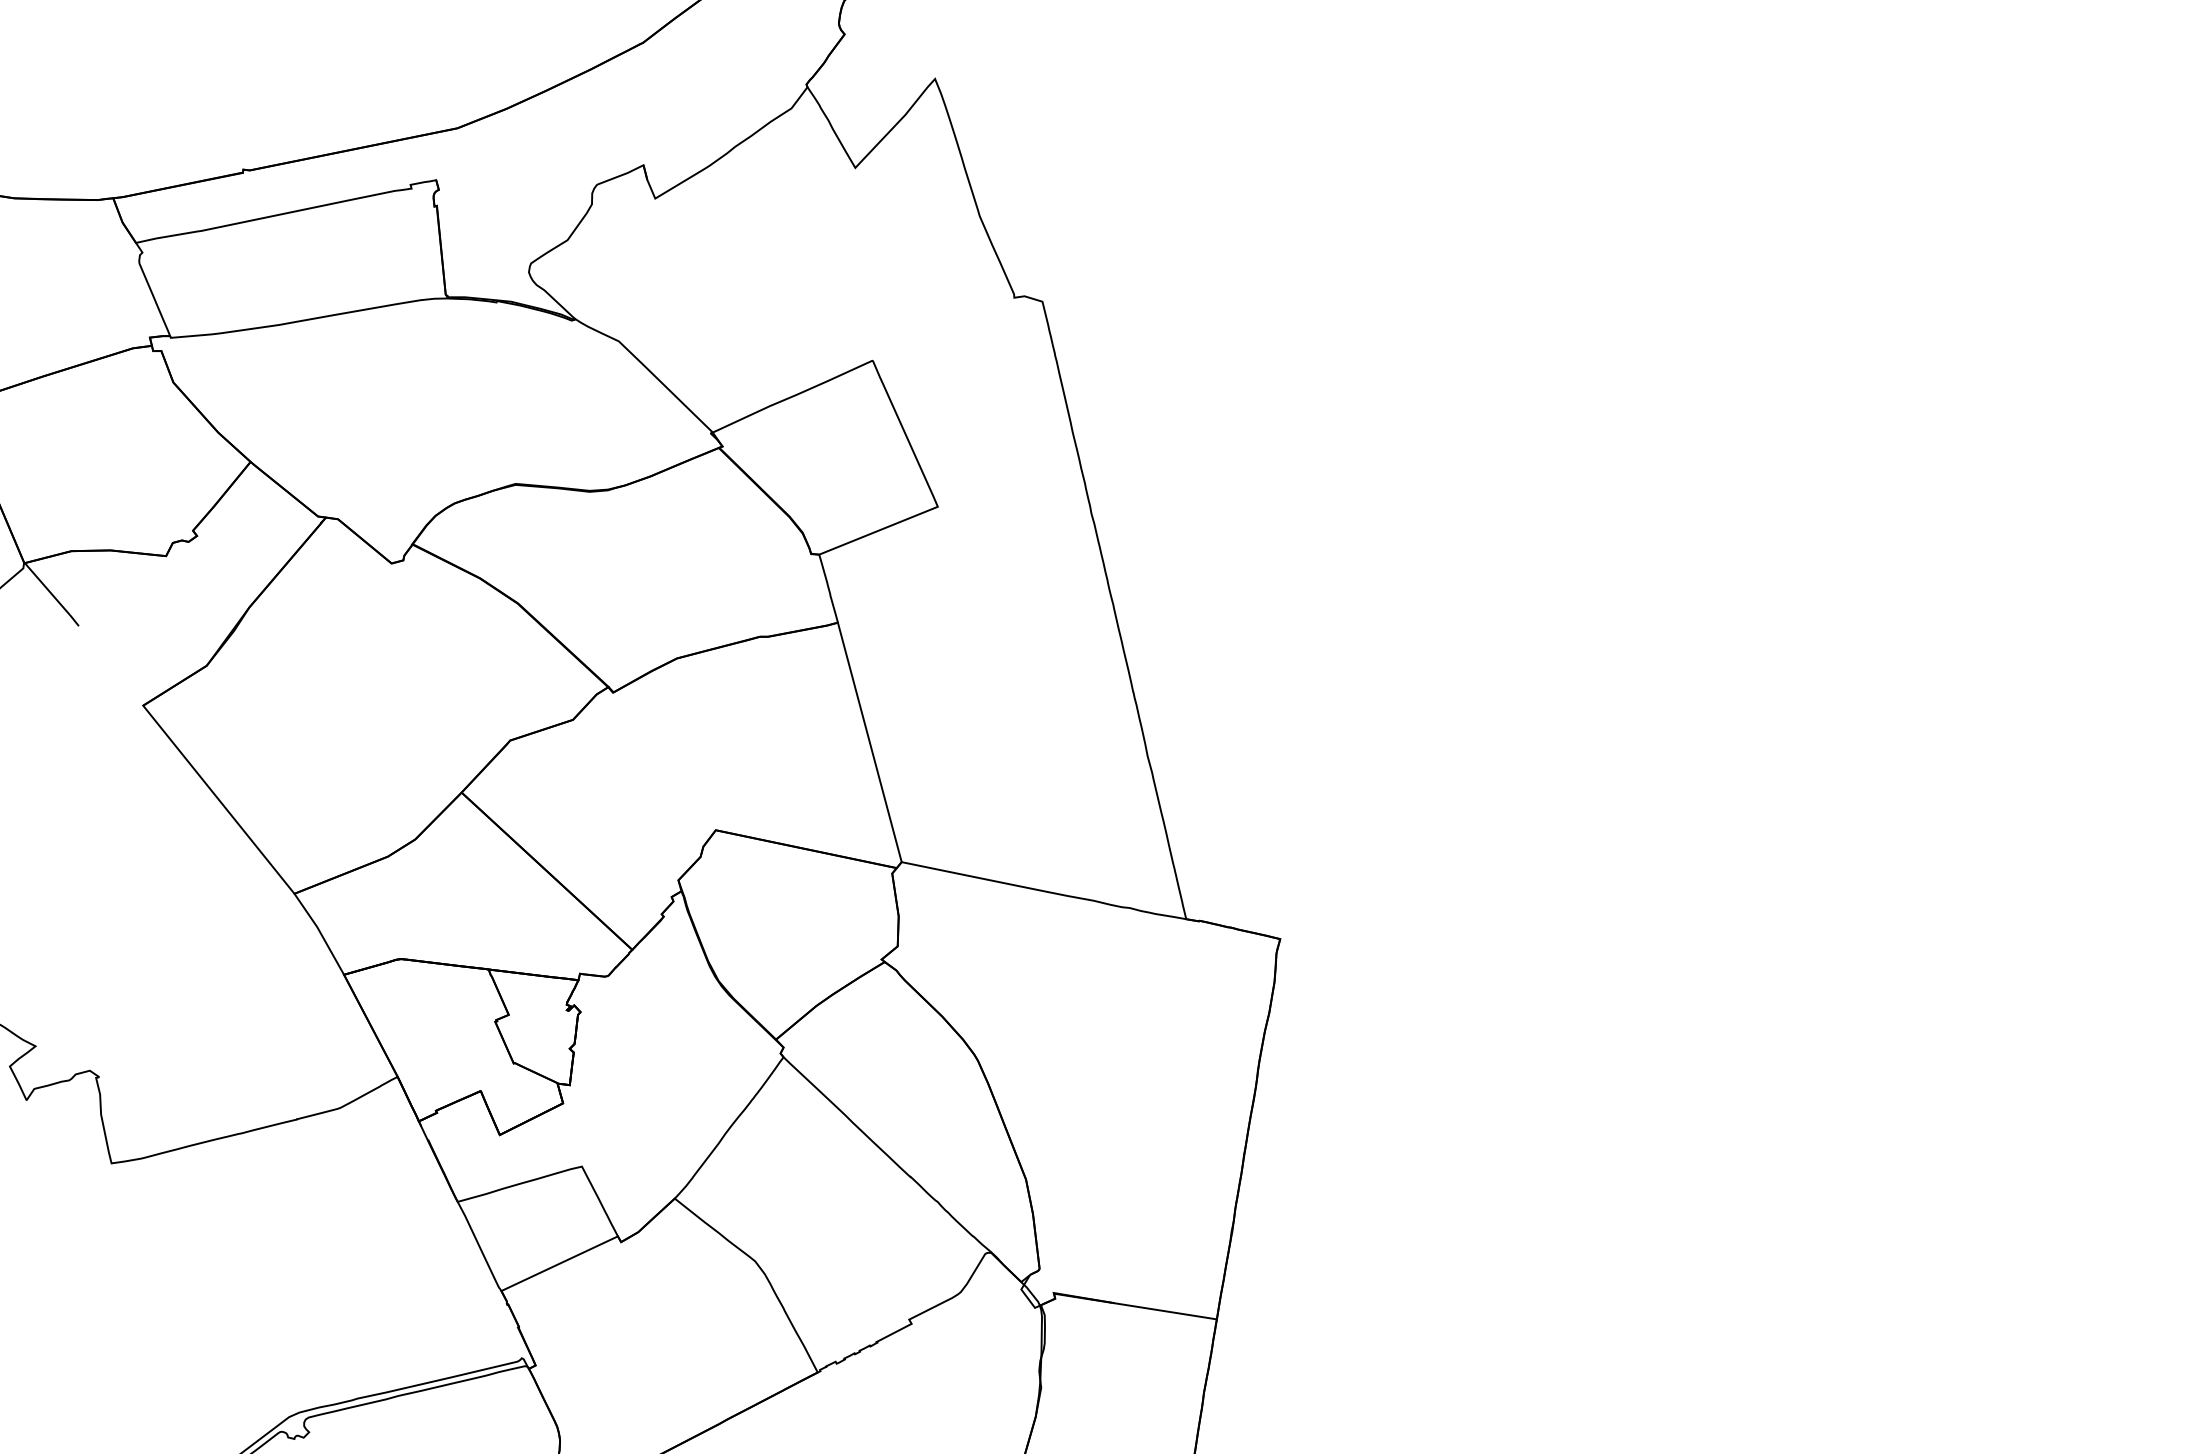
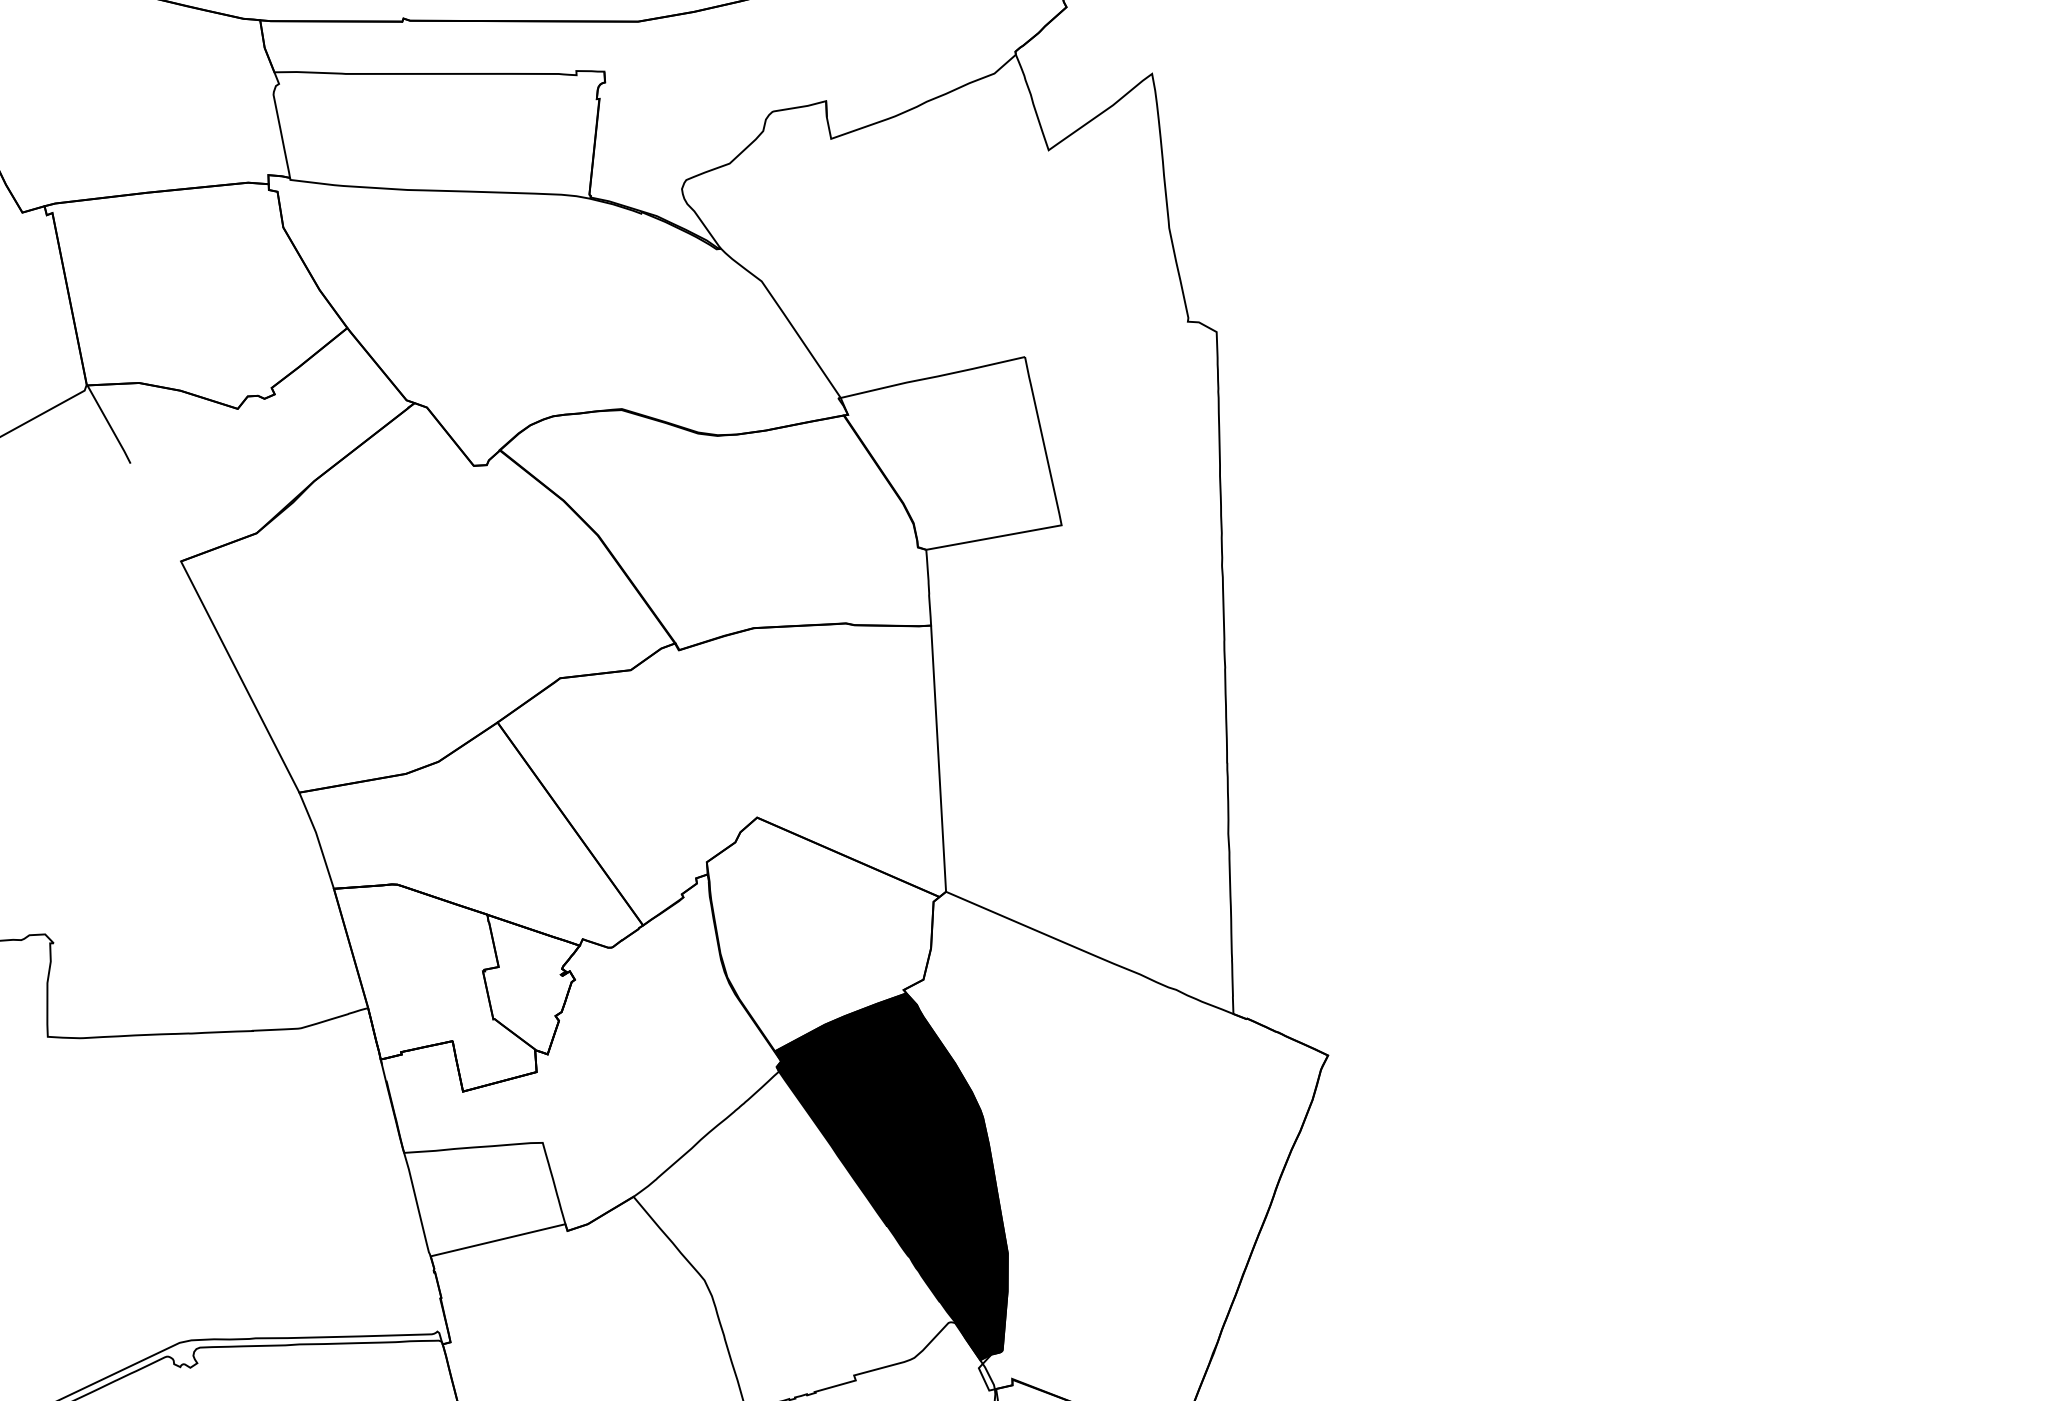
fill: (907, 1122) -> (895, 1167), added

